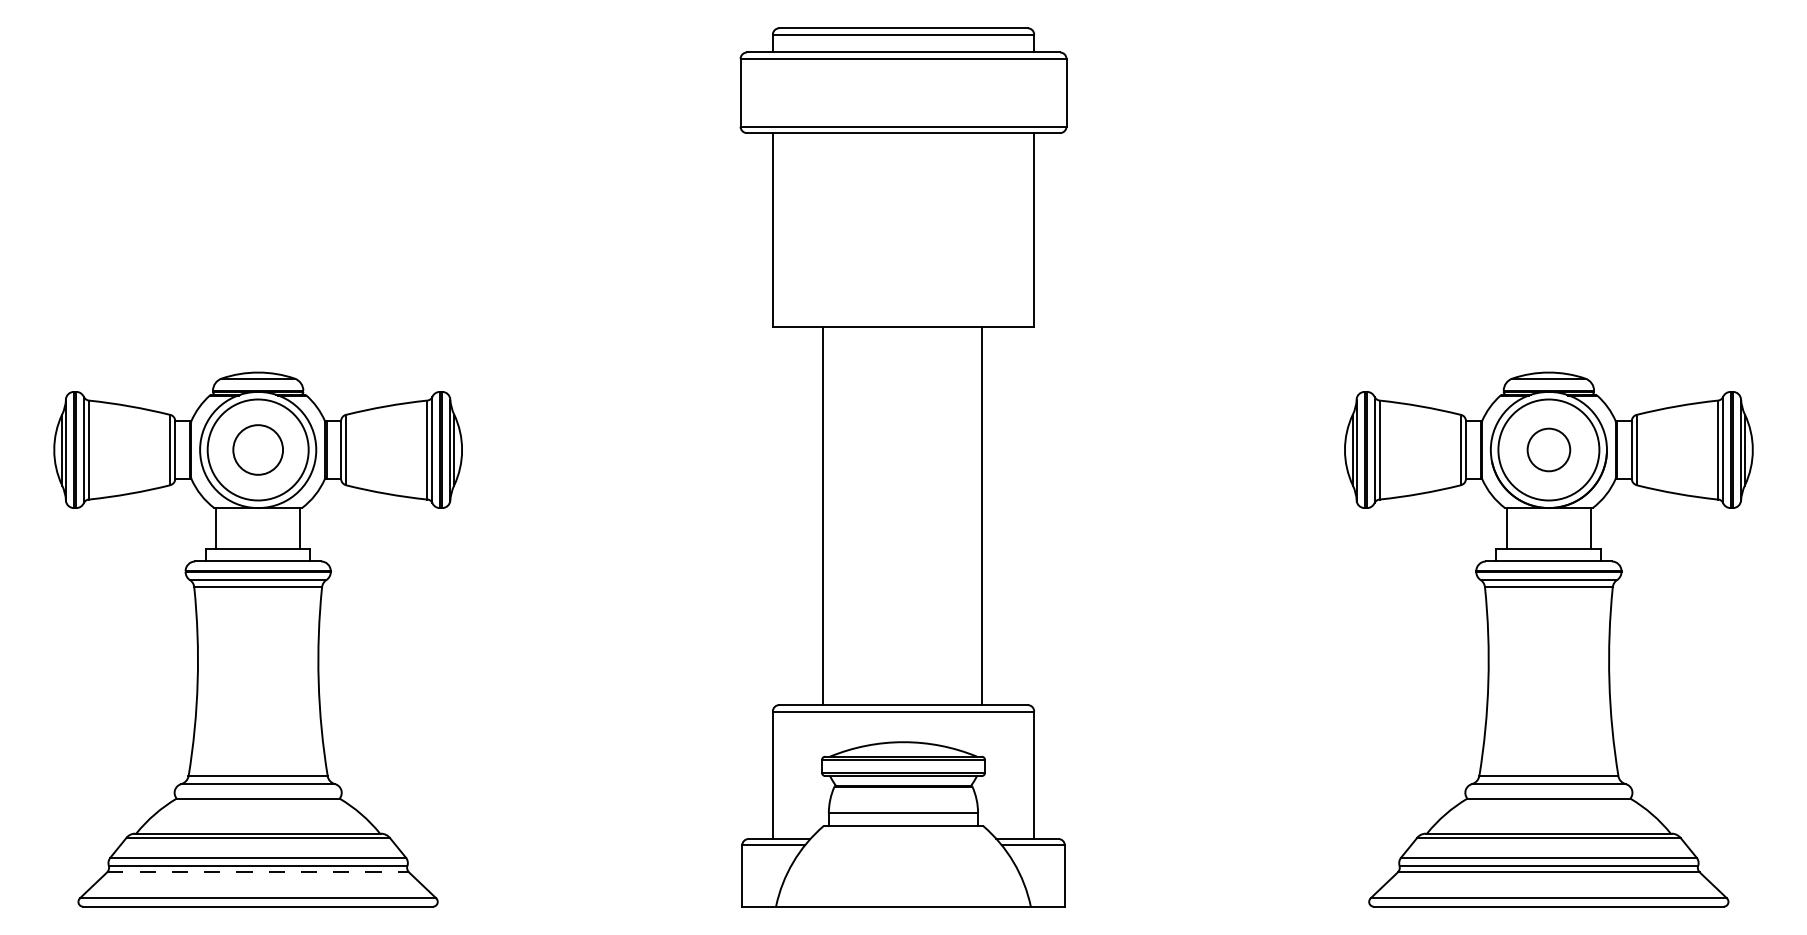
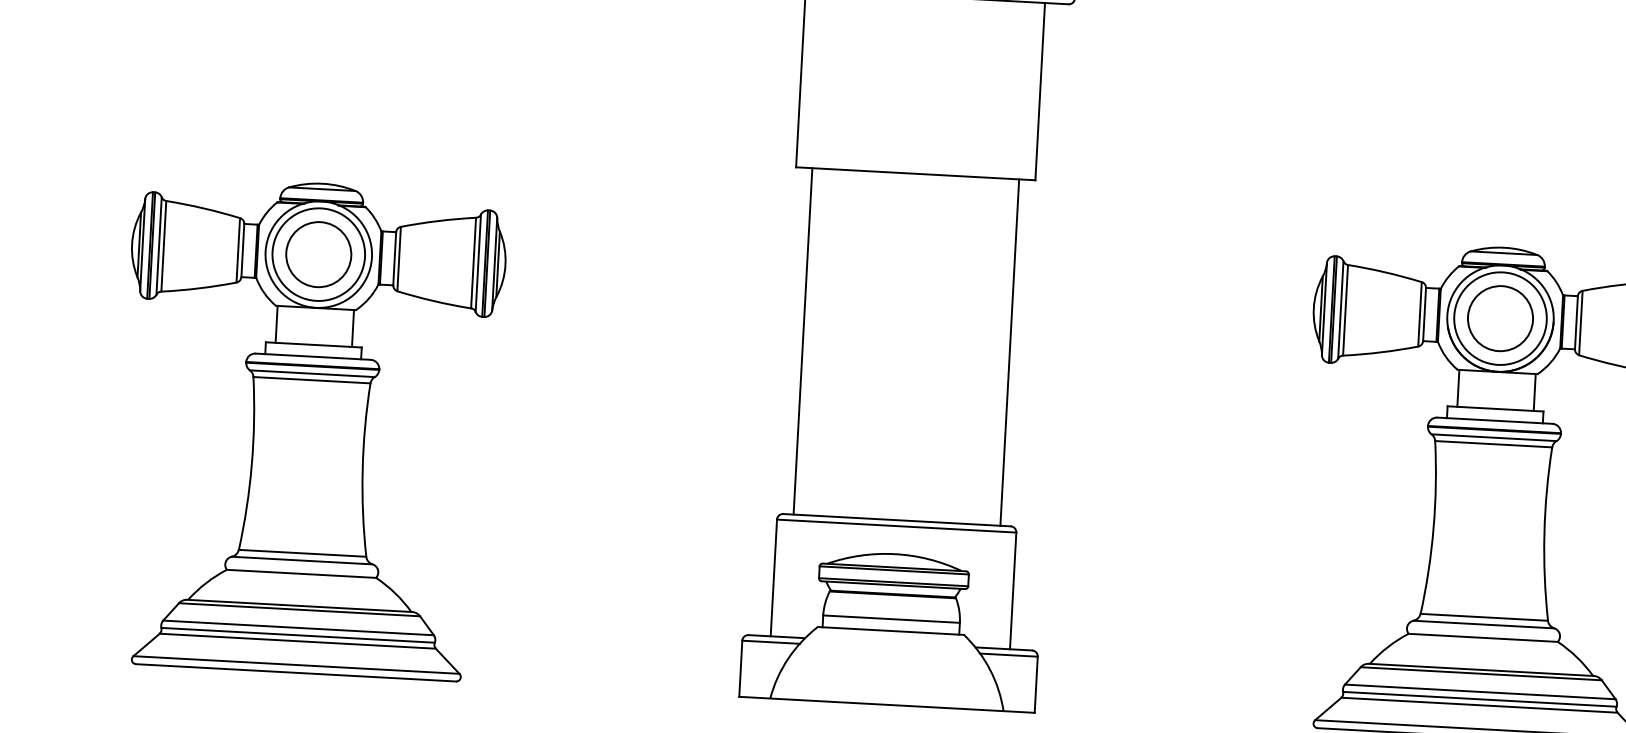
circle: (257, 449) -> (318, 254), size x1.43
circle: (1548, 449) -> (1500, 318), size x1.67
line: (822, 515) -> (802, 341), moved
line: (982, 515) -> (1009, 352), moved
line: (258, 872) -> (298, 641), dashed -> solid

